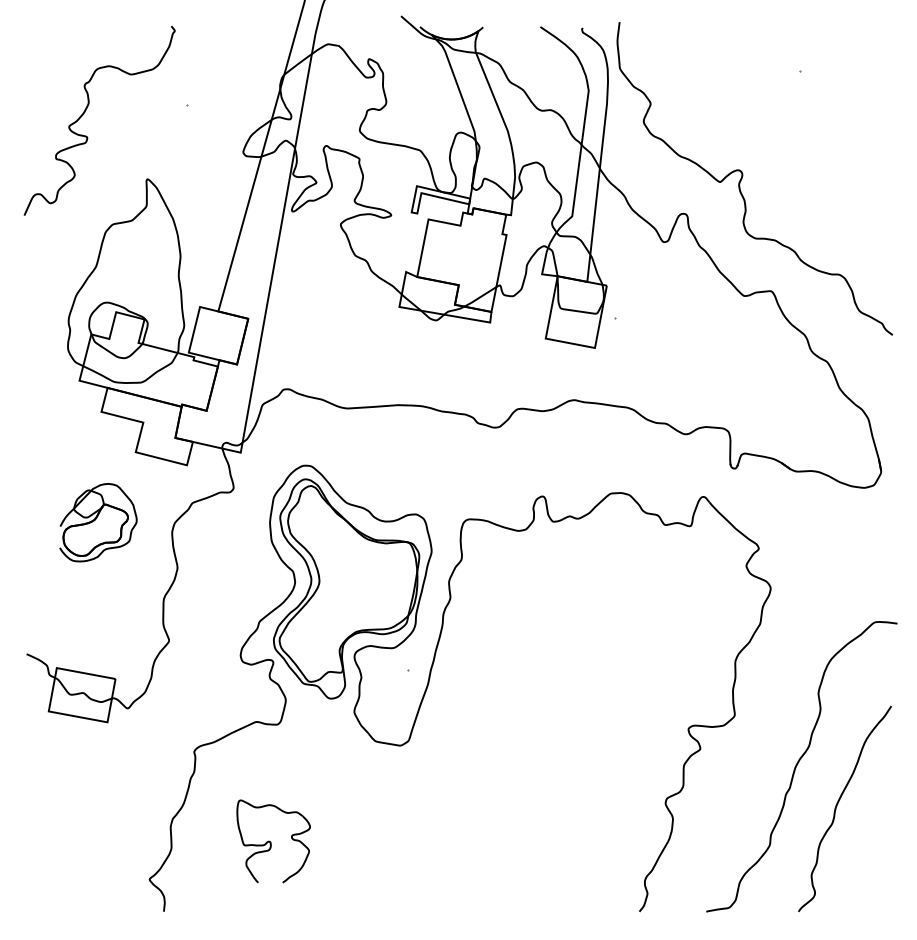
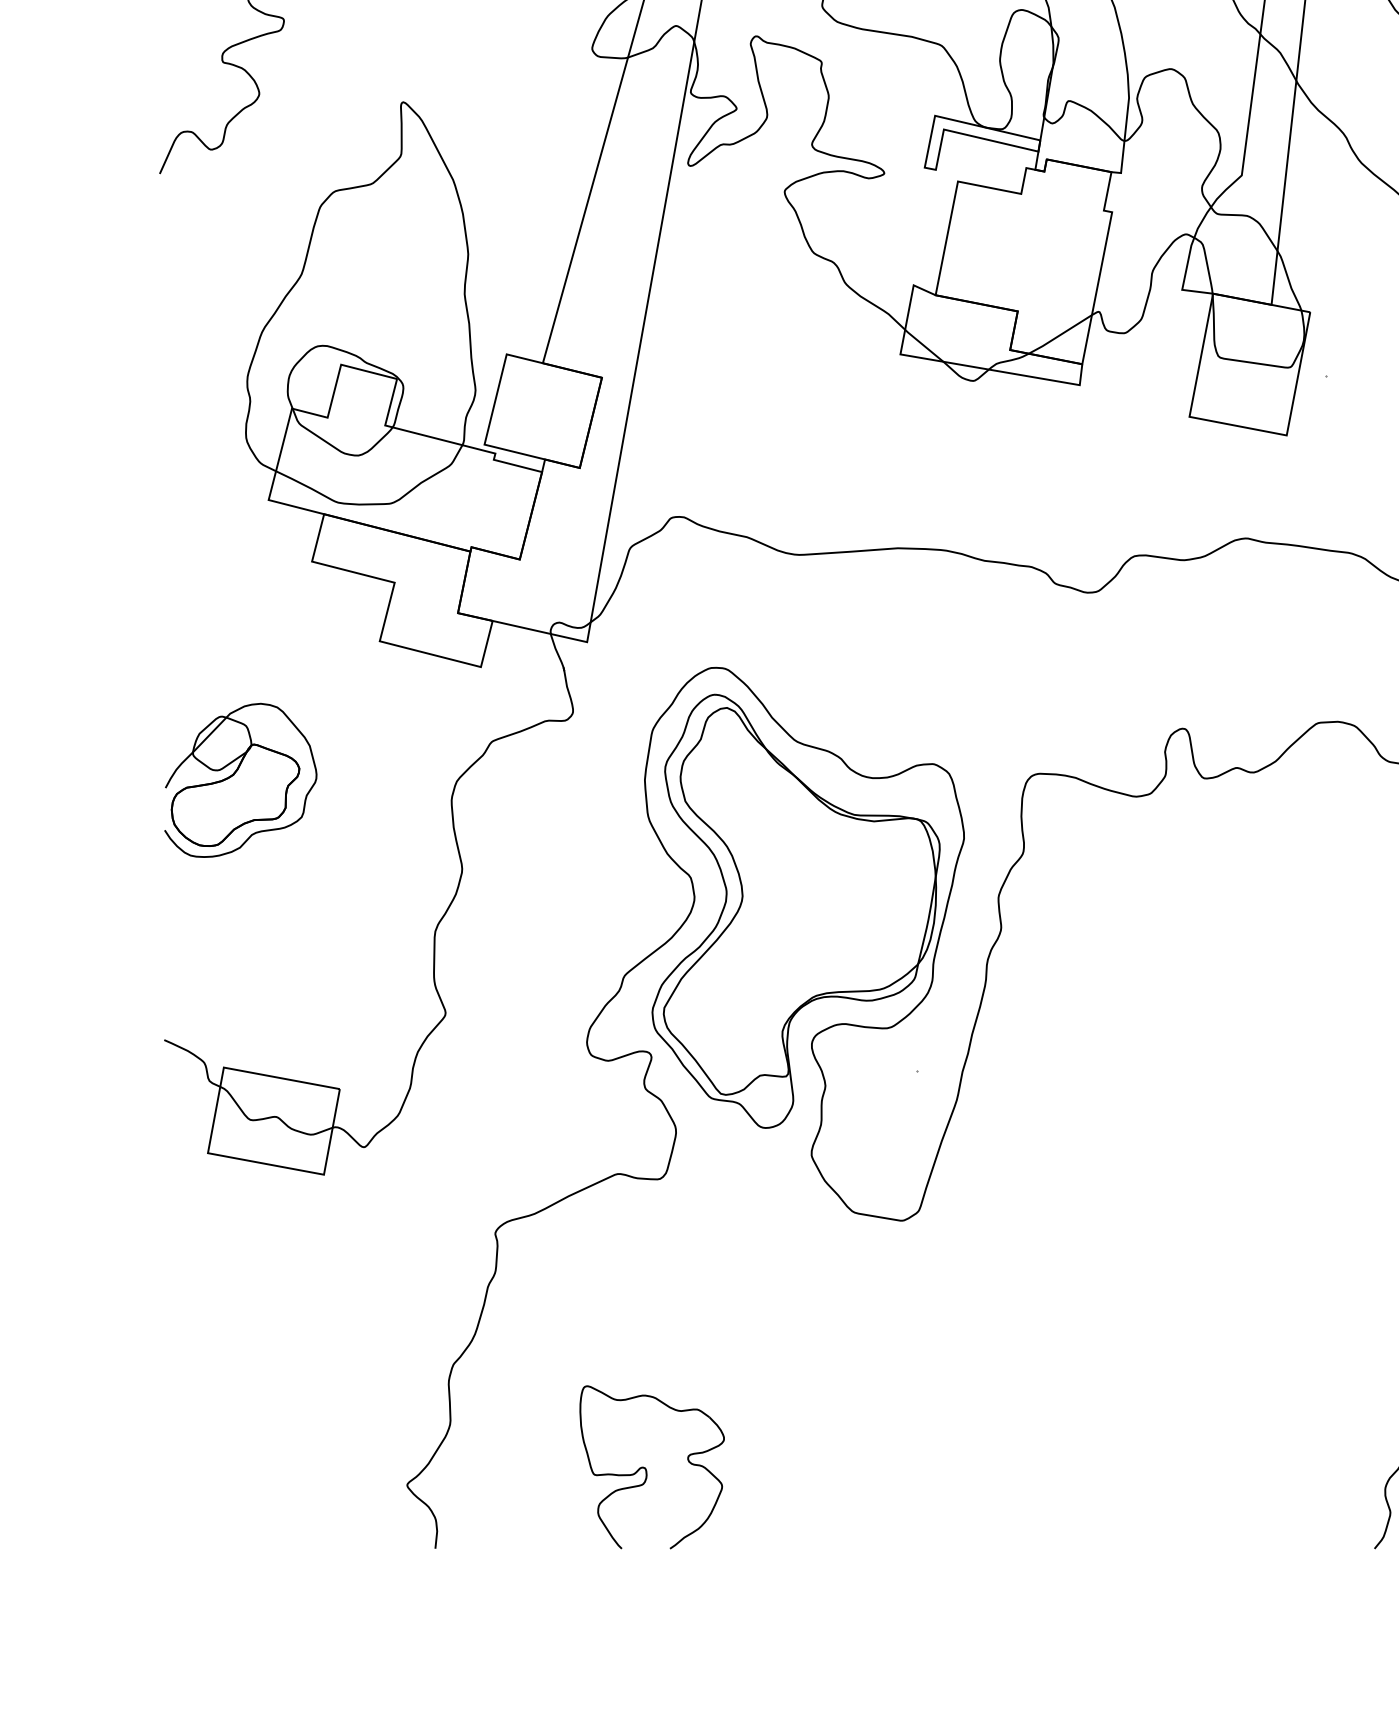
part: (98, 522) -> (240, 780), moved
part: (273, 841) -> (651, 1467), moved

